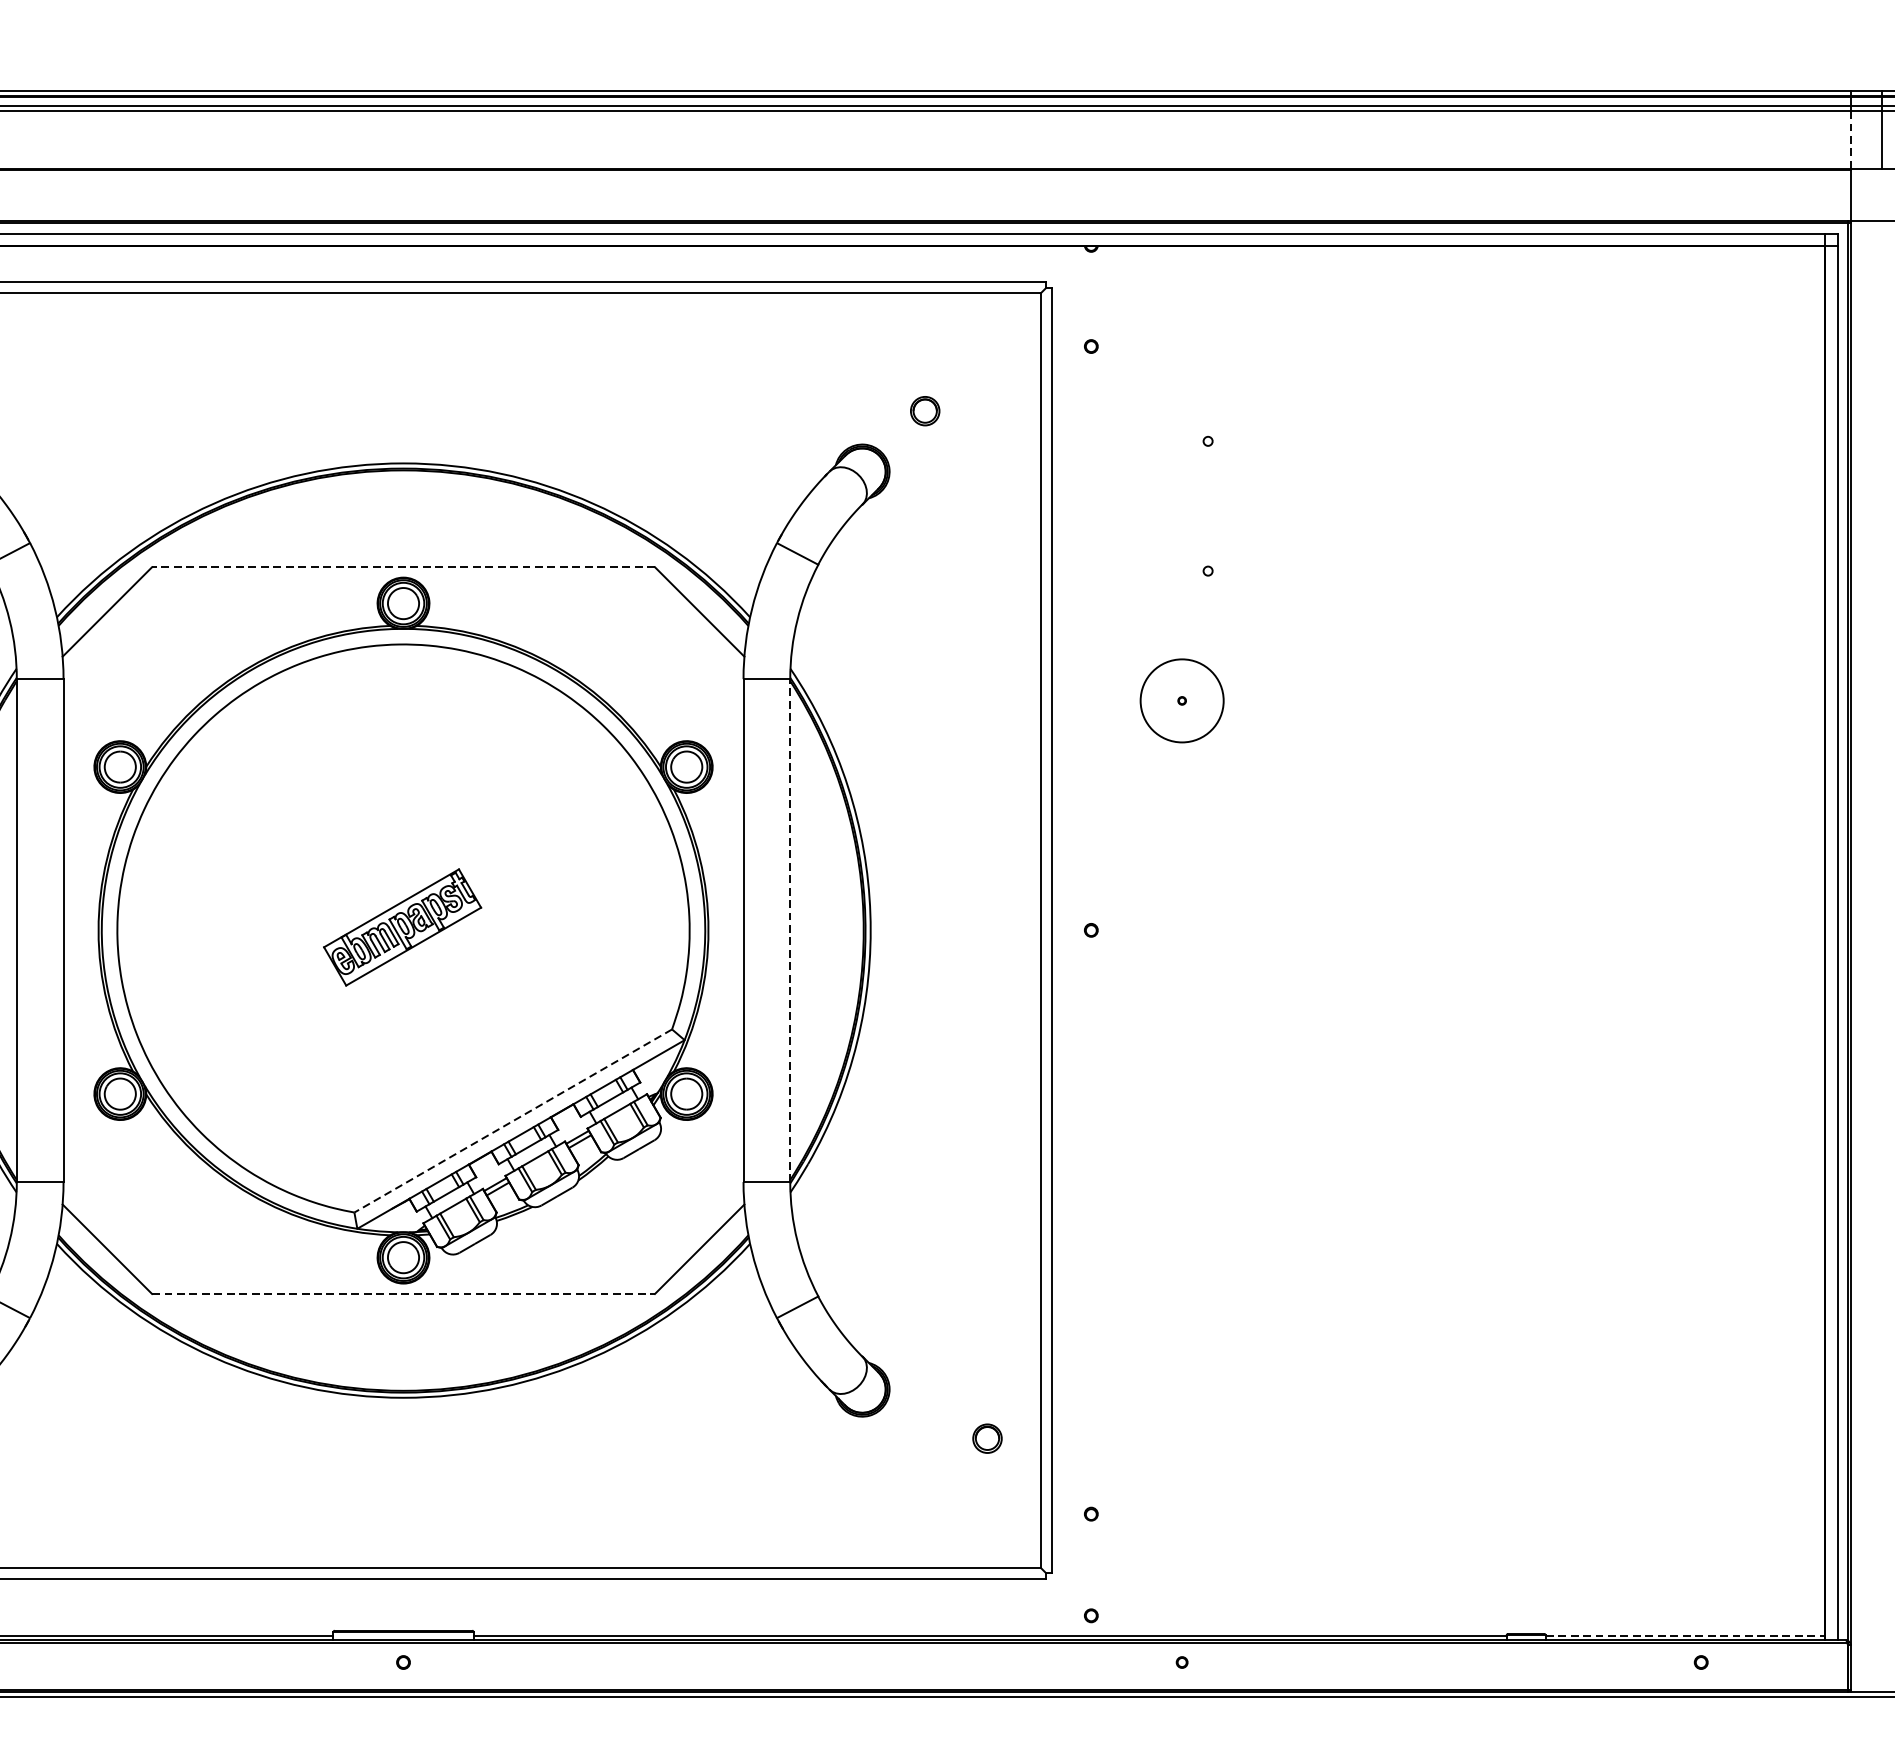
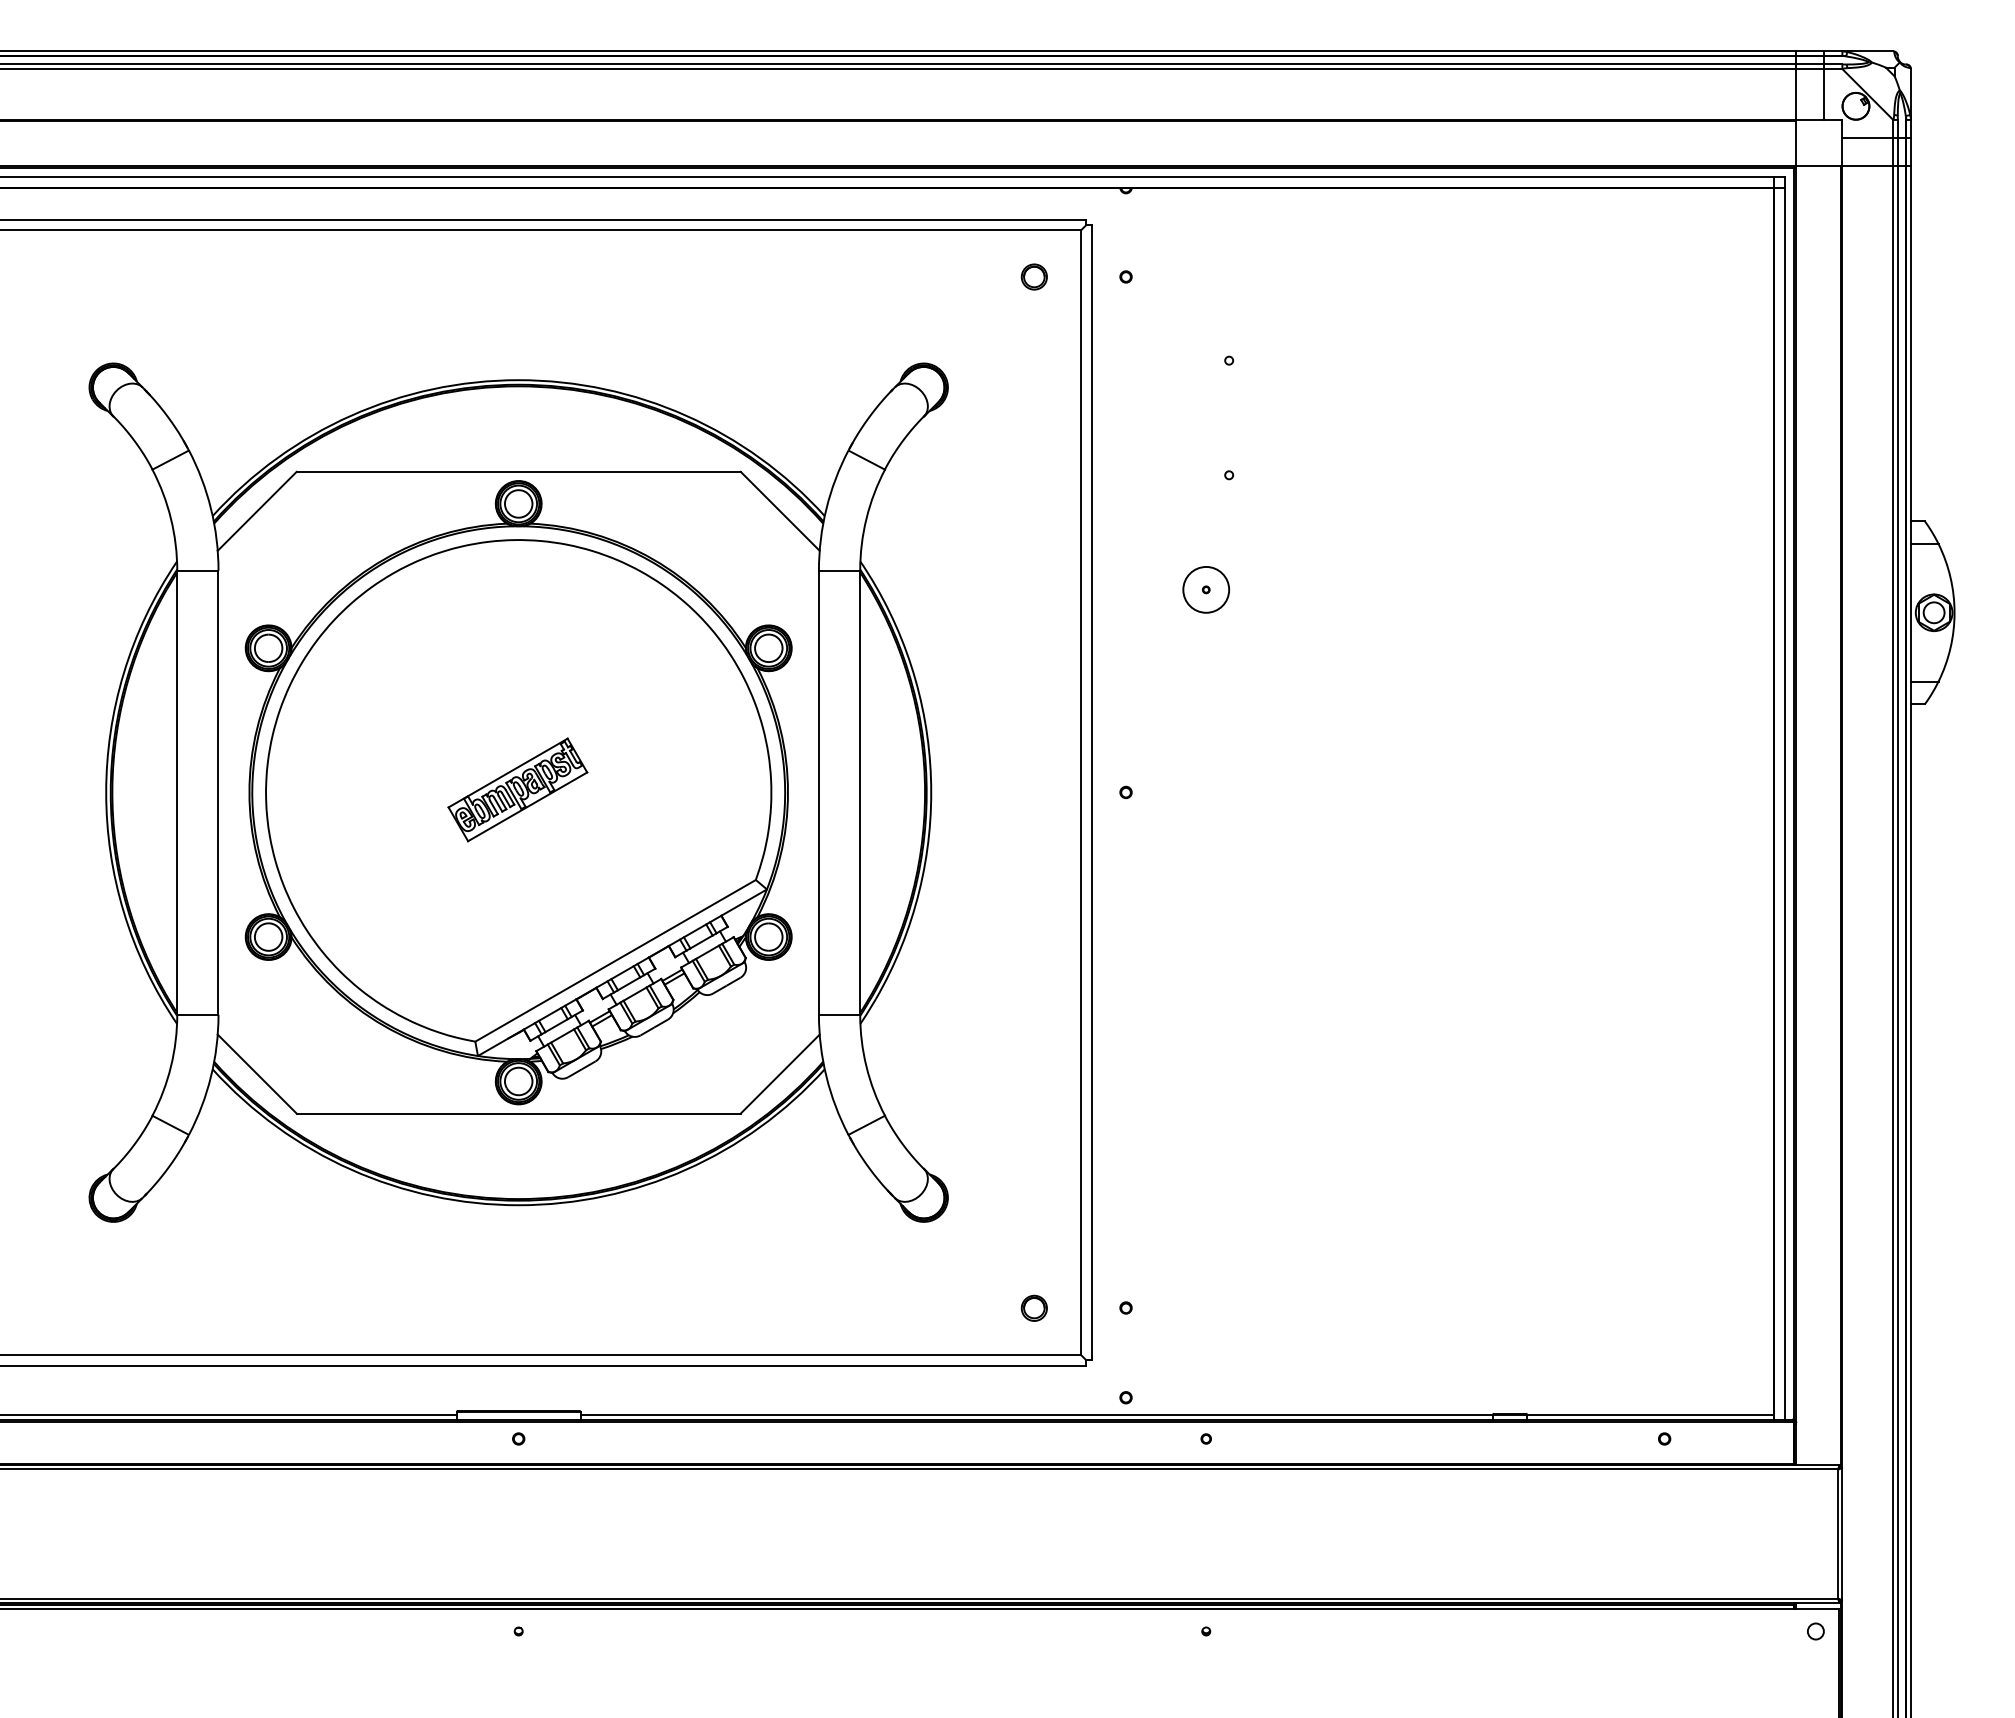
line: (1850, 141) -> (1796, 95), dashed -> solid
part: (924, 410) -> (1033, 276), moved
line: (403, 566) -> (518, 471), dashed -> solid
circle: (1182, 700) -> (1206, 589), size x0.62
line: (790, 930) -> (860, 792), dashed -> solid
line: (513, 1120) -> (615, 960), dashed -> solid
line: (404, 1293) -> (519, 1113), dashed -> solid
part: (986, 1437) -> (1033, 1307), moved
line: (1686, 1635) -> (1651, 1415), dashed -> solid

